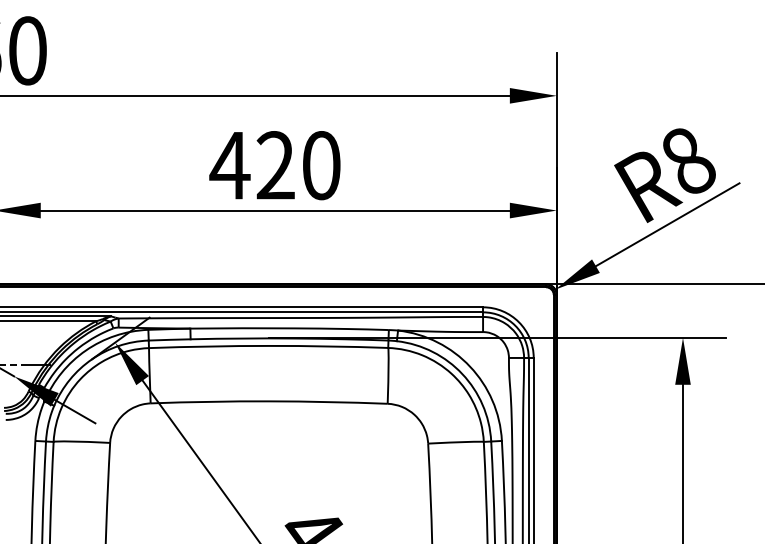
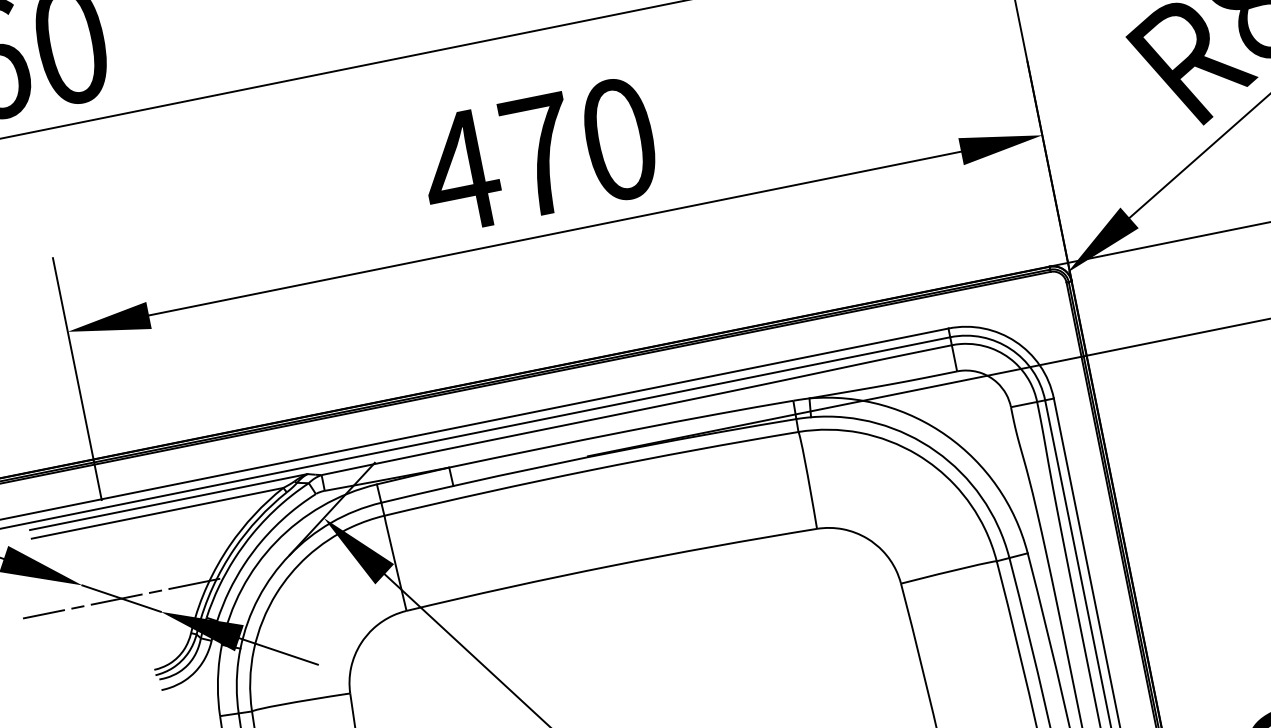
text: (275, 165) -> (539, 155), 420 -> 470

